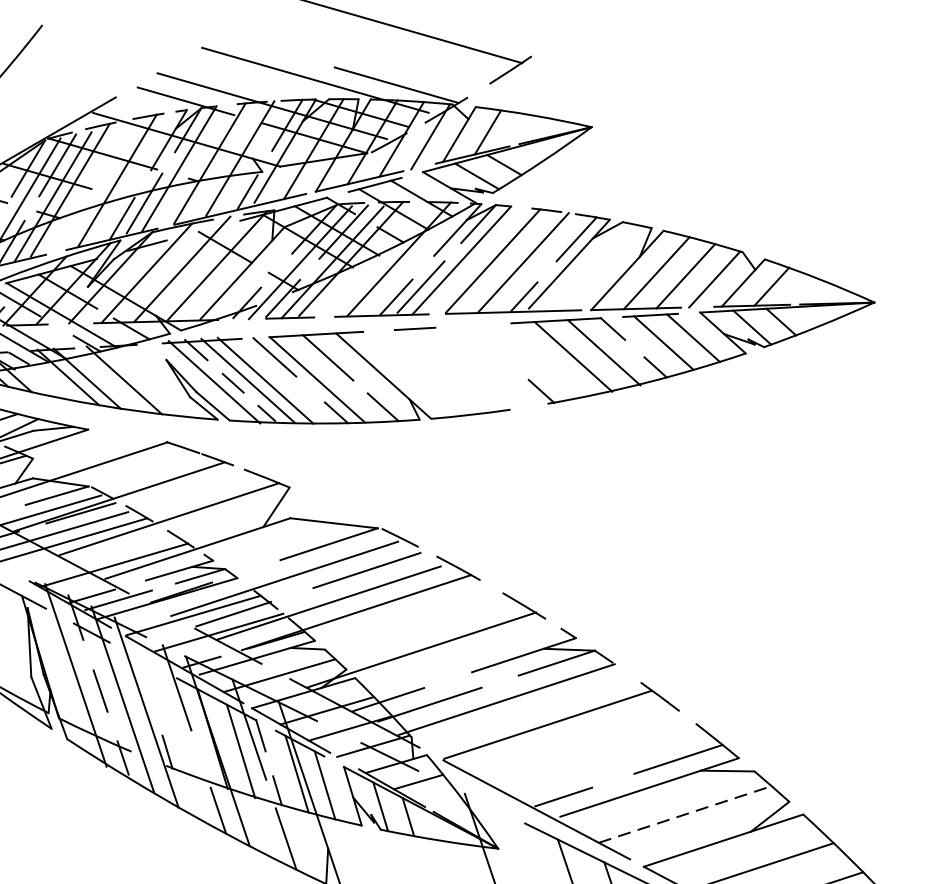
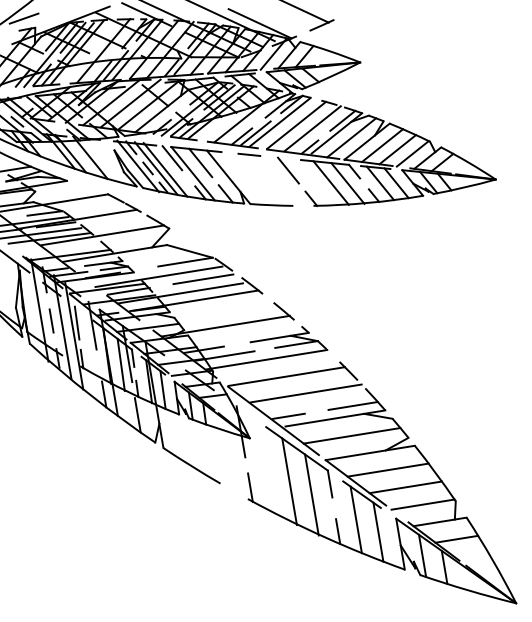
line: (597, 267) -> (351, 137), added
line: (491, 346) -> (288, 170), added
line: (146, 686) -> (76, 322), added
line: (587, 750) -> (305, 393), added
line: (685, 813) -> (352, 435), dashed -> solid

